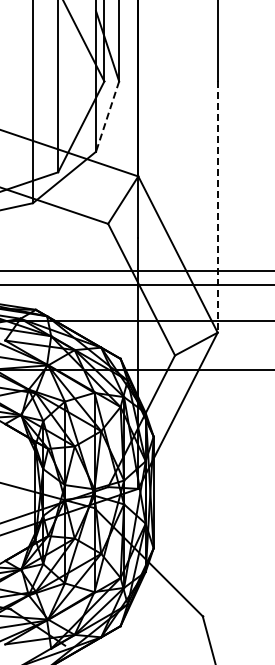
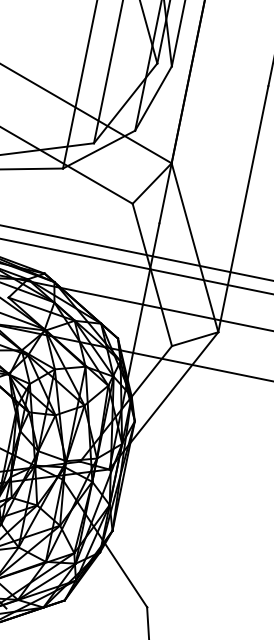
line: (107, 116) -> (153, 98), dashed -> solid
line: (217, 207) -> (243, 209), dashed -> solid

